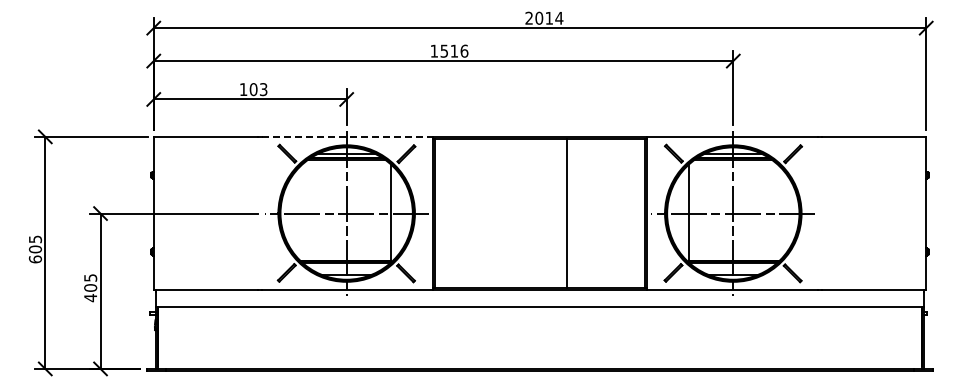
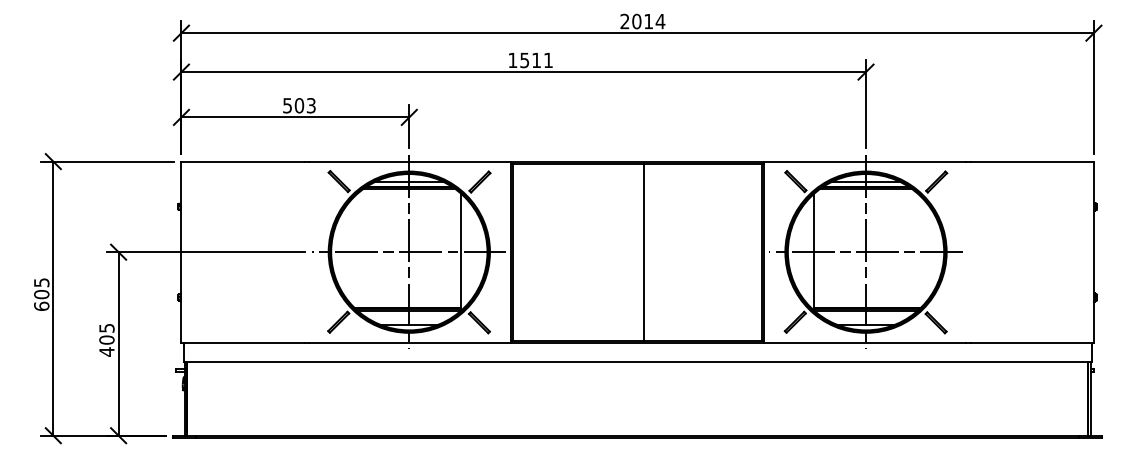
text: (464, 50) -> (548, 59), 1516 -> 1511
text: (243, 89) -> (287, 105), 103 -> 503
line: (347, 136) -> (410, 161), dashed -> solid
line: (566, 213) -> (644, 252), moved

